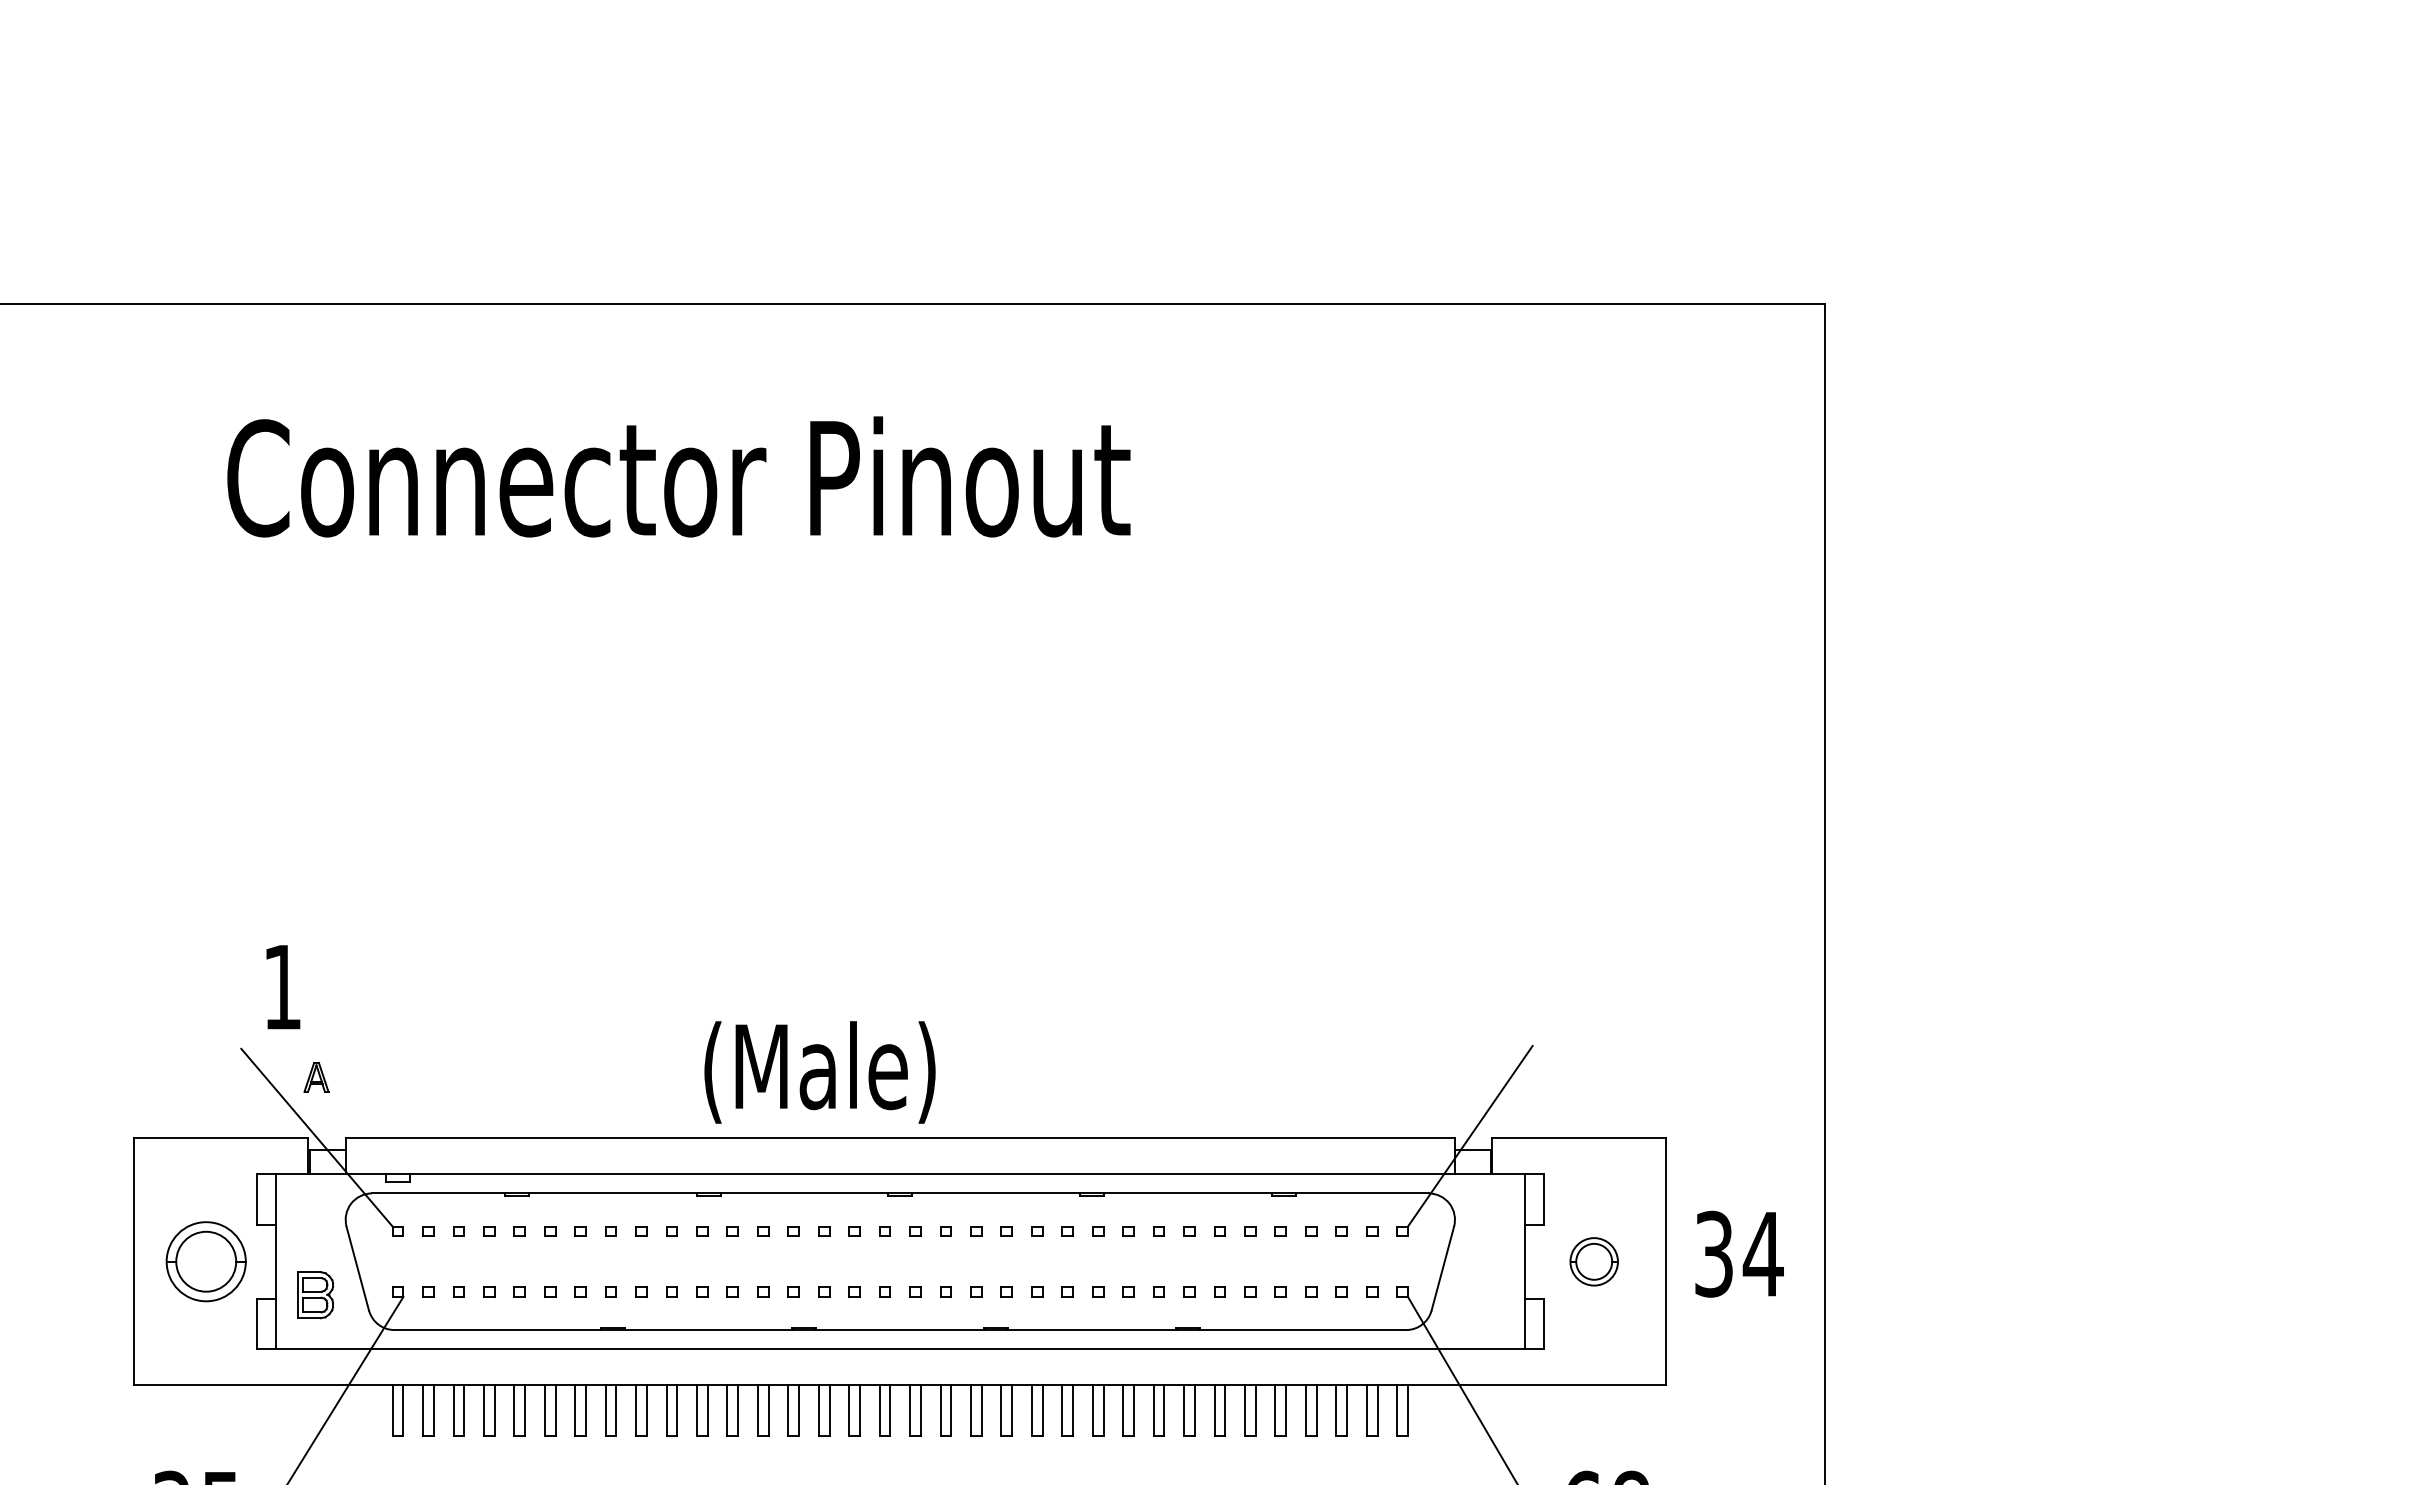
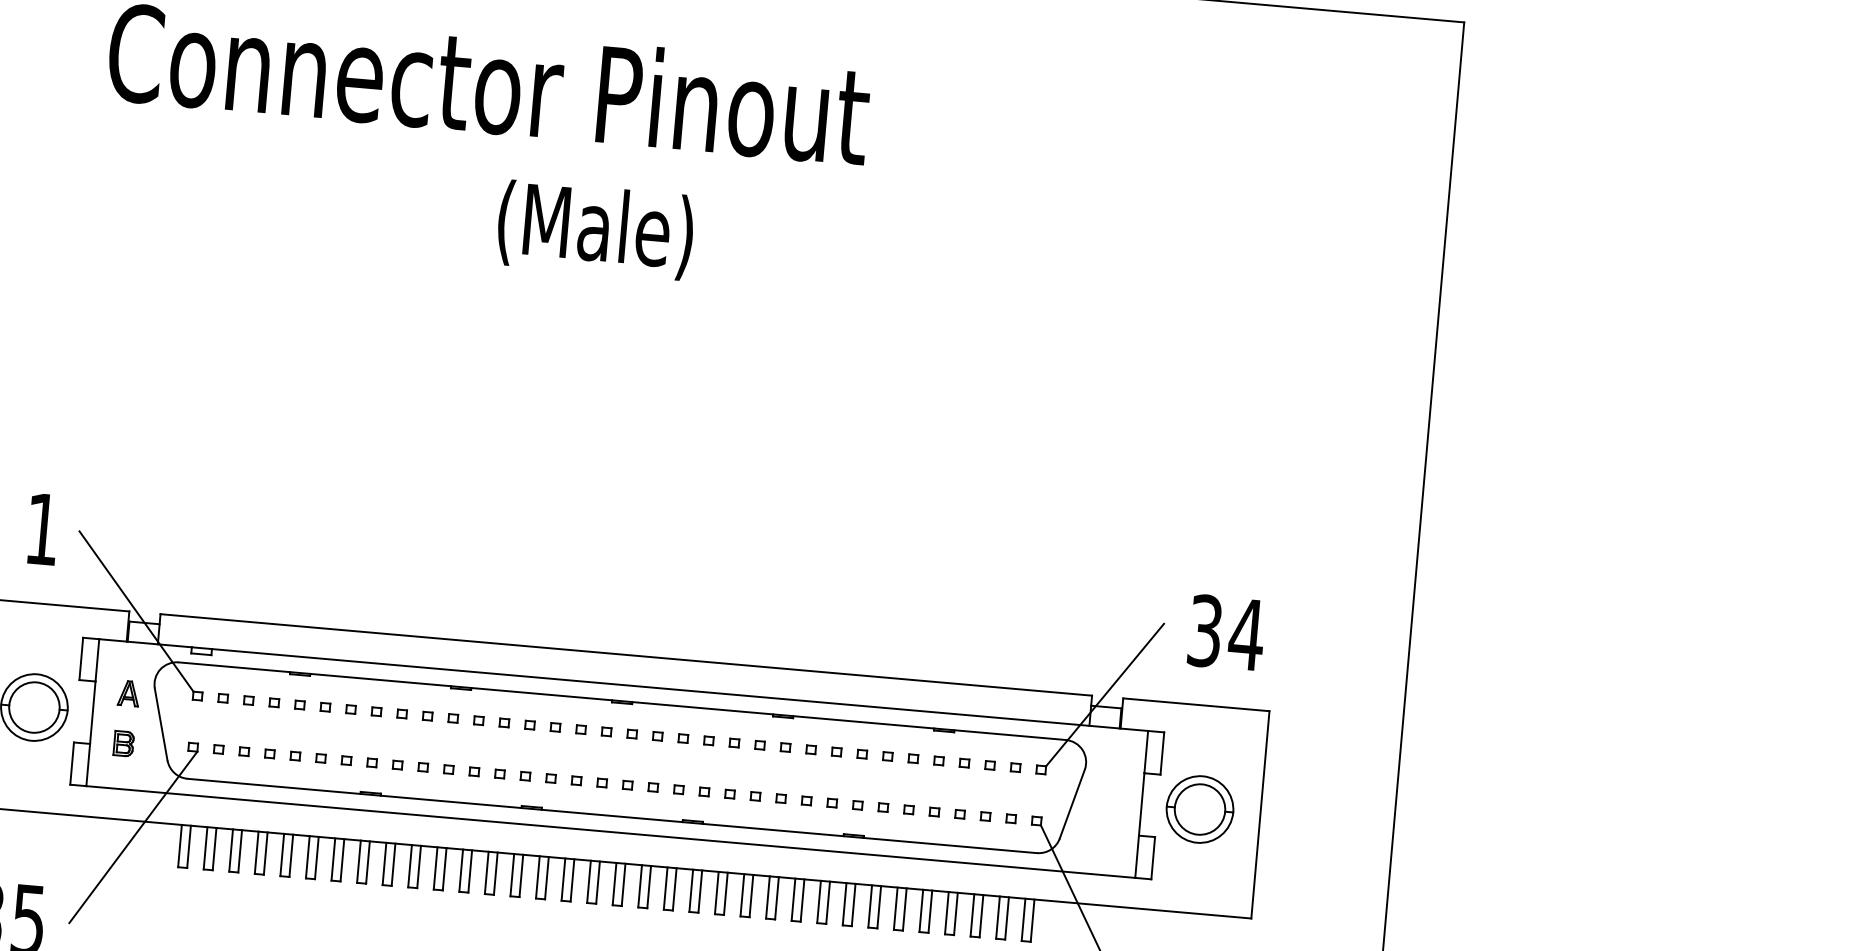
text: (283, 987) -> (43, 529), moved
text: (819, 1072) -> (595, 230), moved
part: (316, 1077) -> (128, 693), moved
text: (1739, 1253) -> (1226, 632), moved
part: (1593, 1261) -> (1199, 809), size x1.67
part: (315, 1295) -> (123, 743), size x0.62

